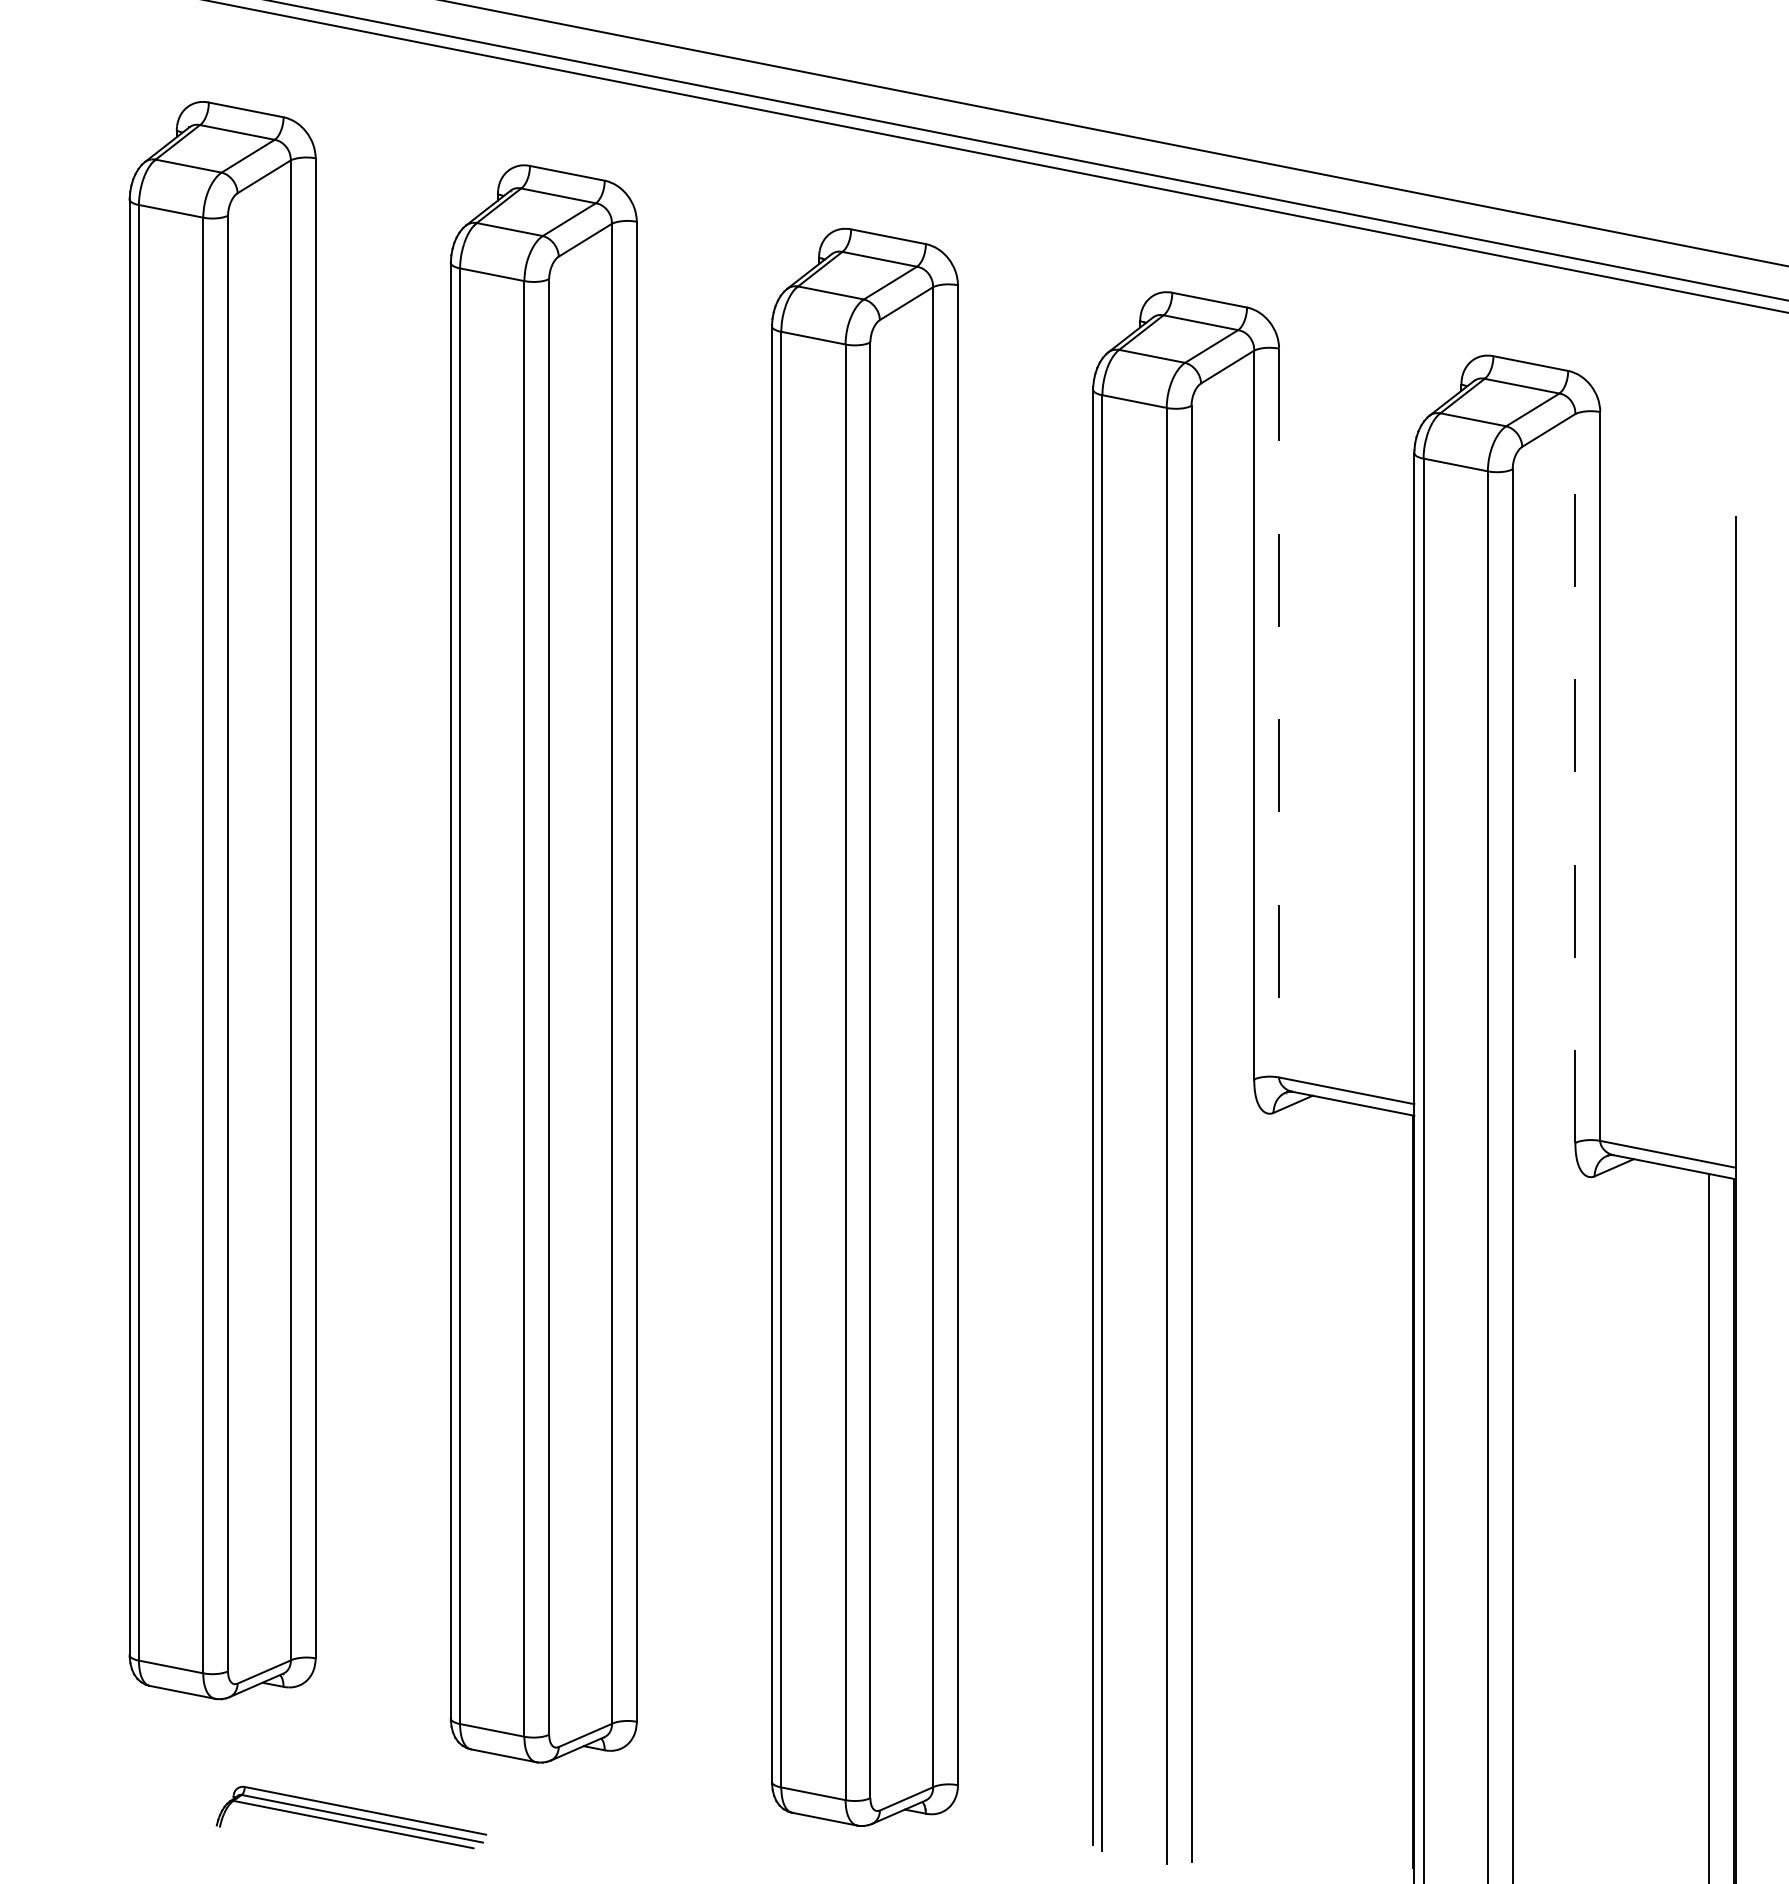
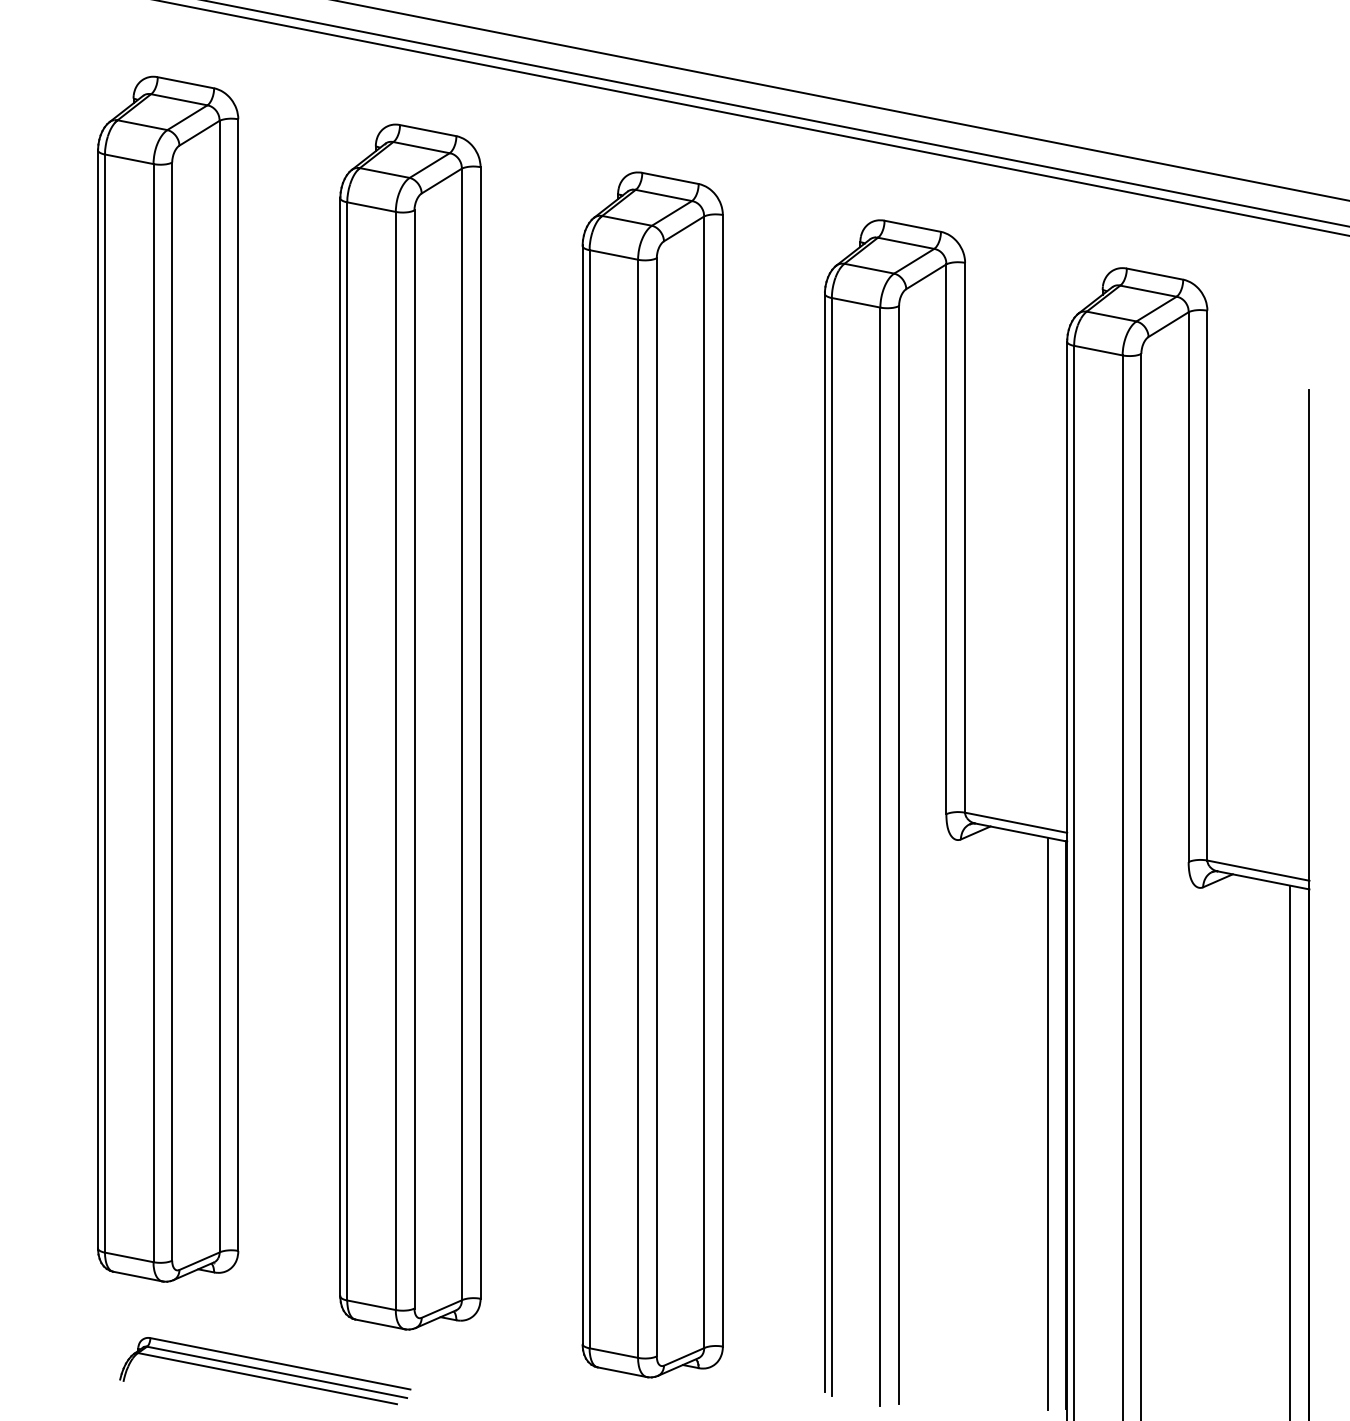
line: (1279, 713) -> (965, 538), dashed -> solid
line: (1575, 777) -> (1188, 586), dashed -> solid
line: (1388, 1489) -> (1047, 1123), added
part: (351, 1817) -> (265, 1370), size x1.43

